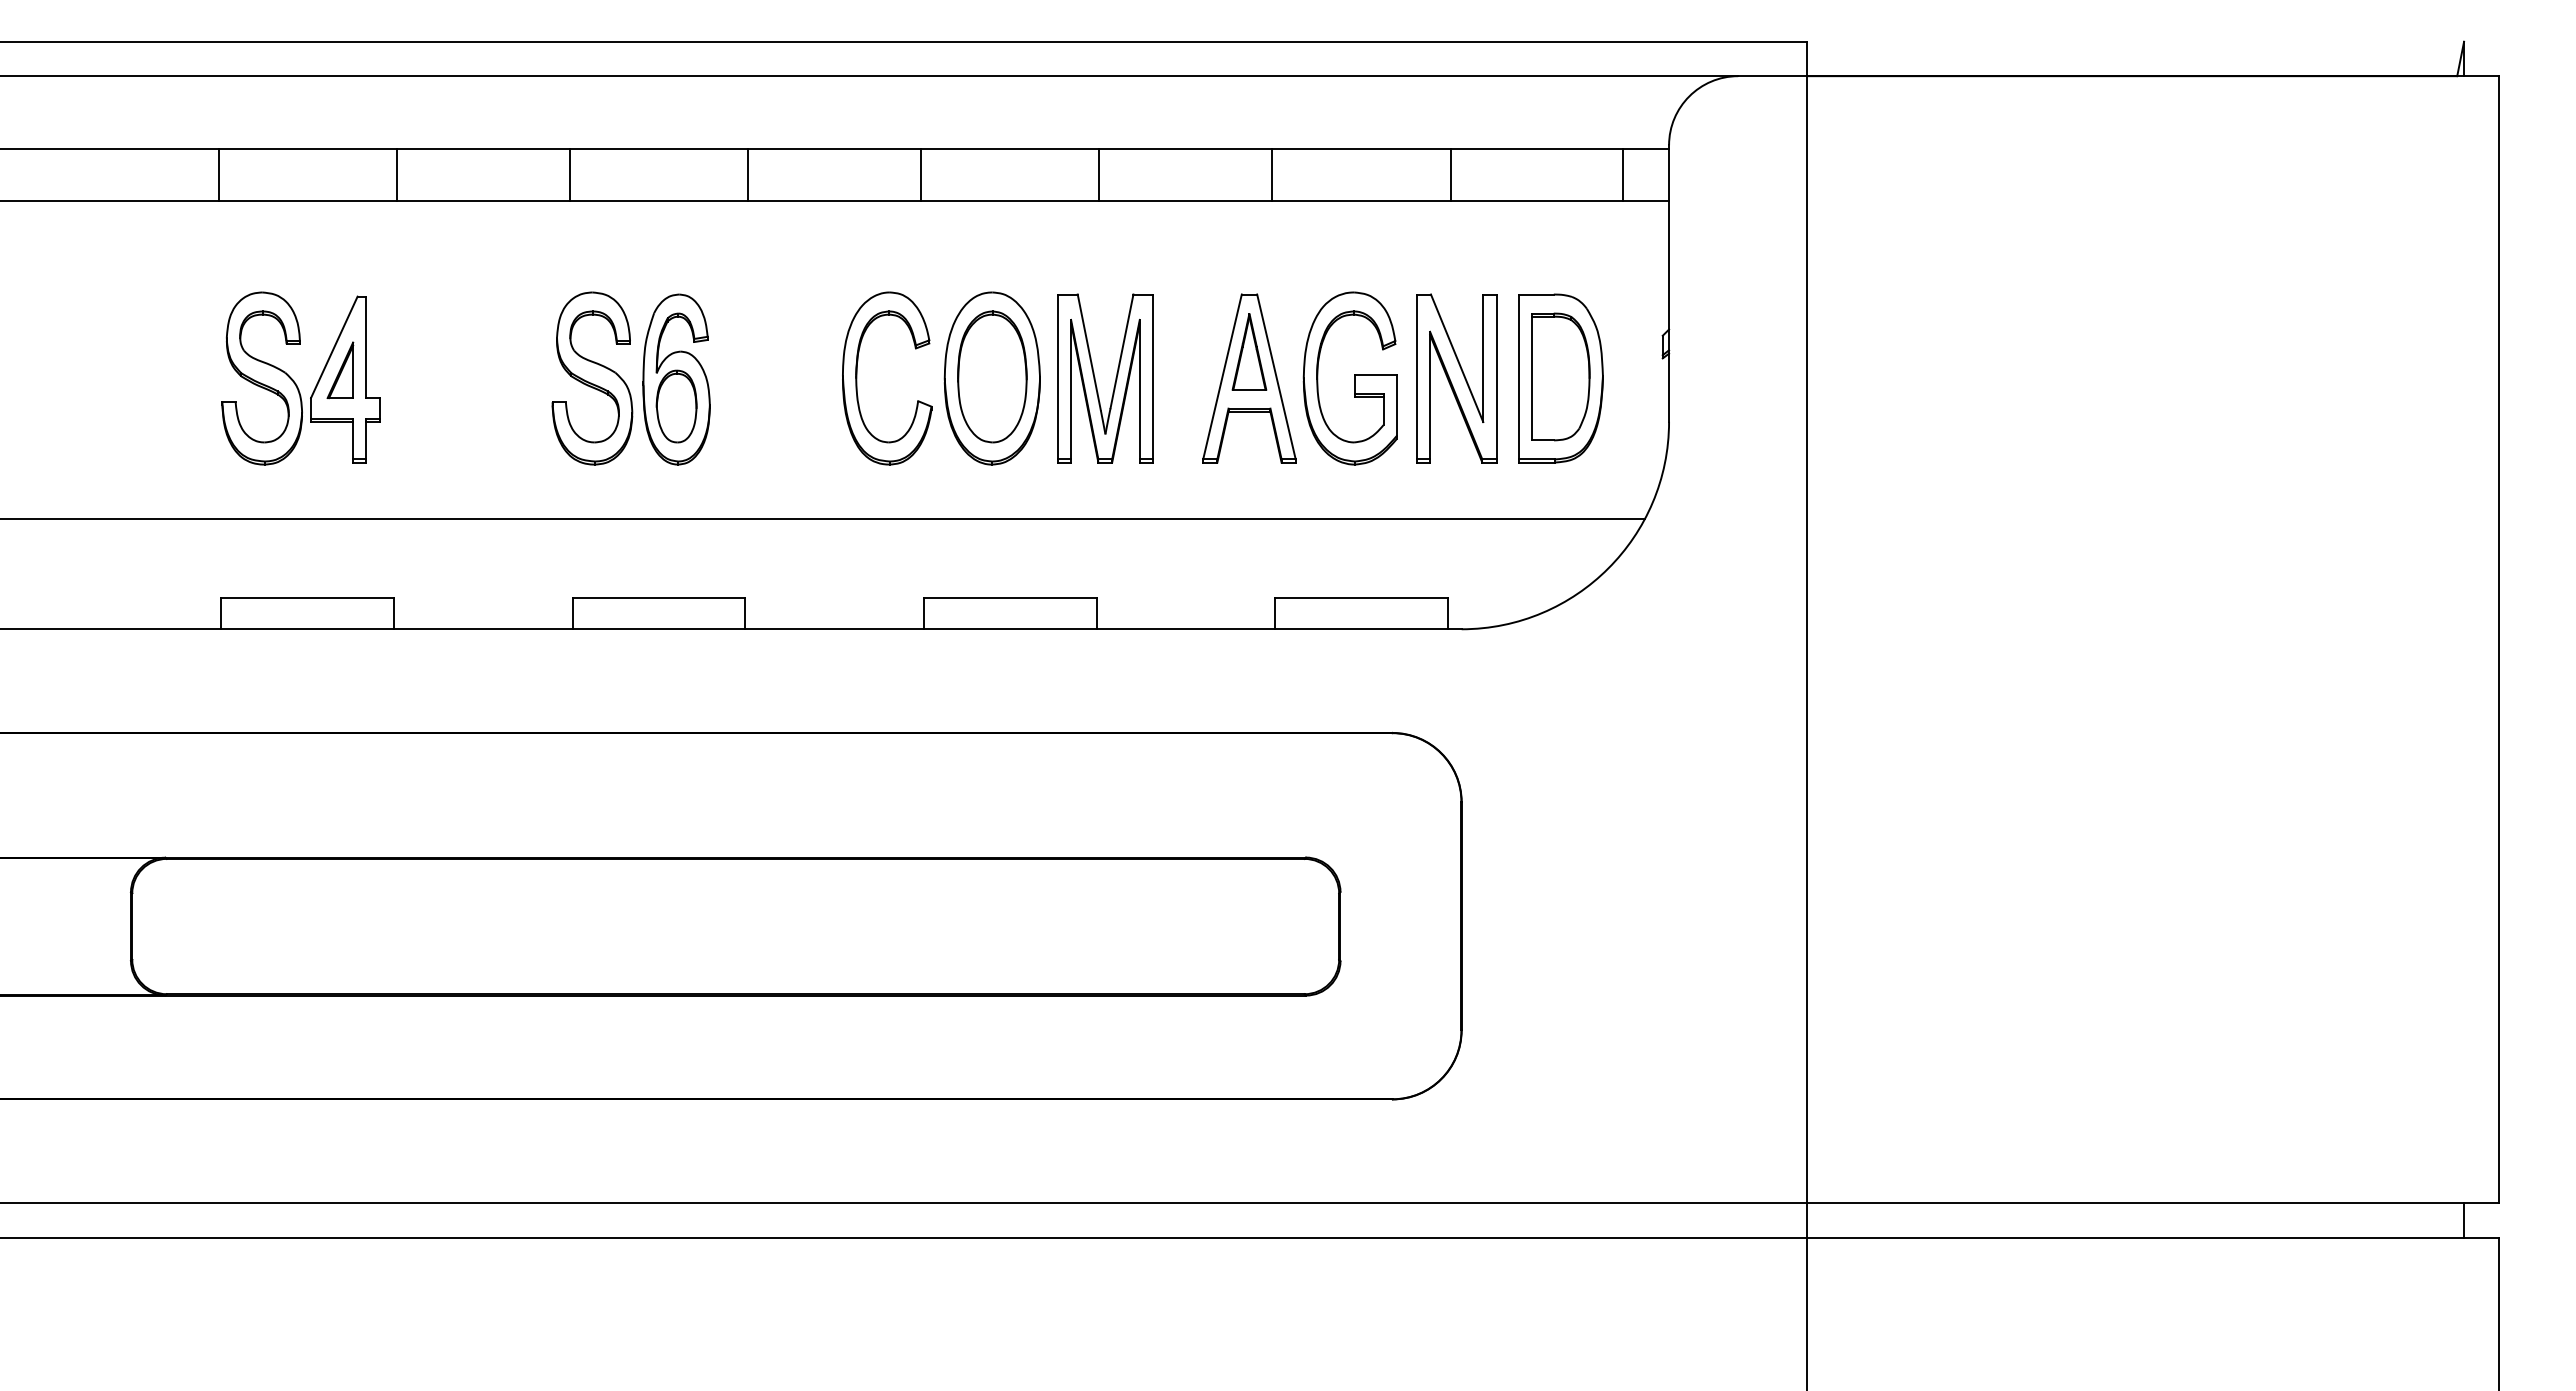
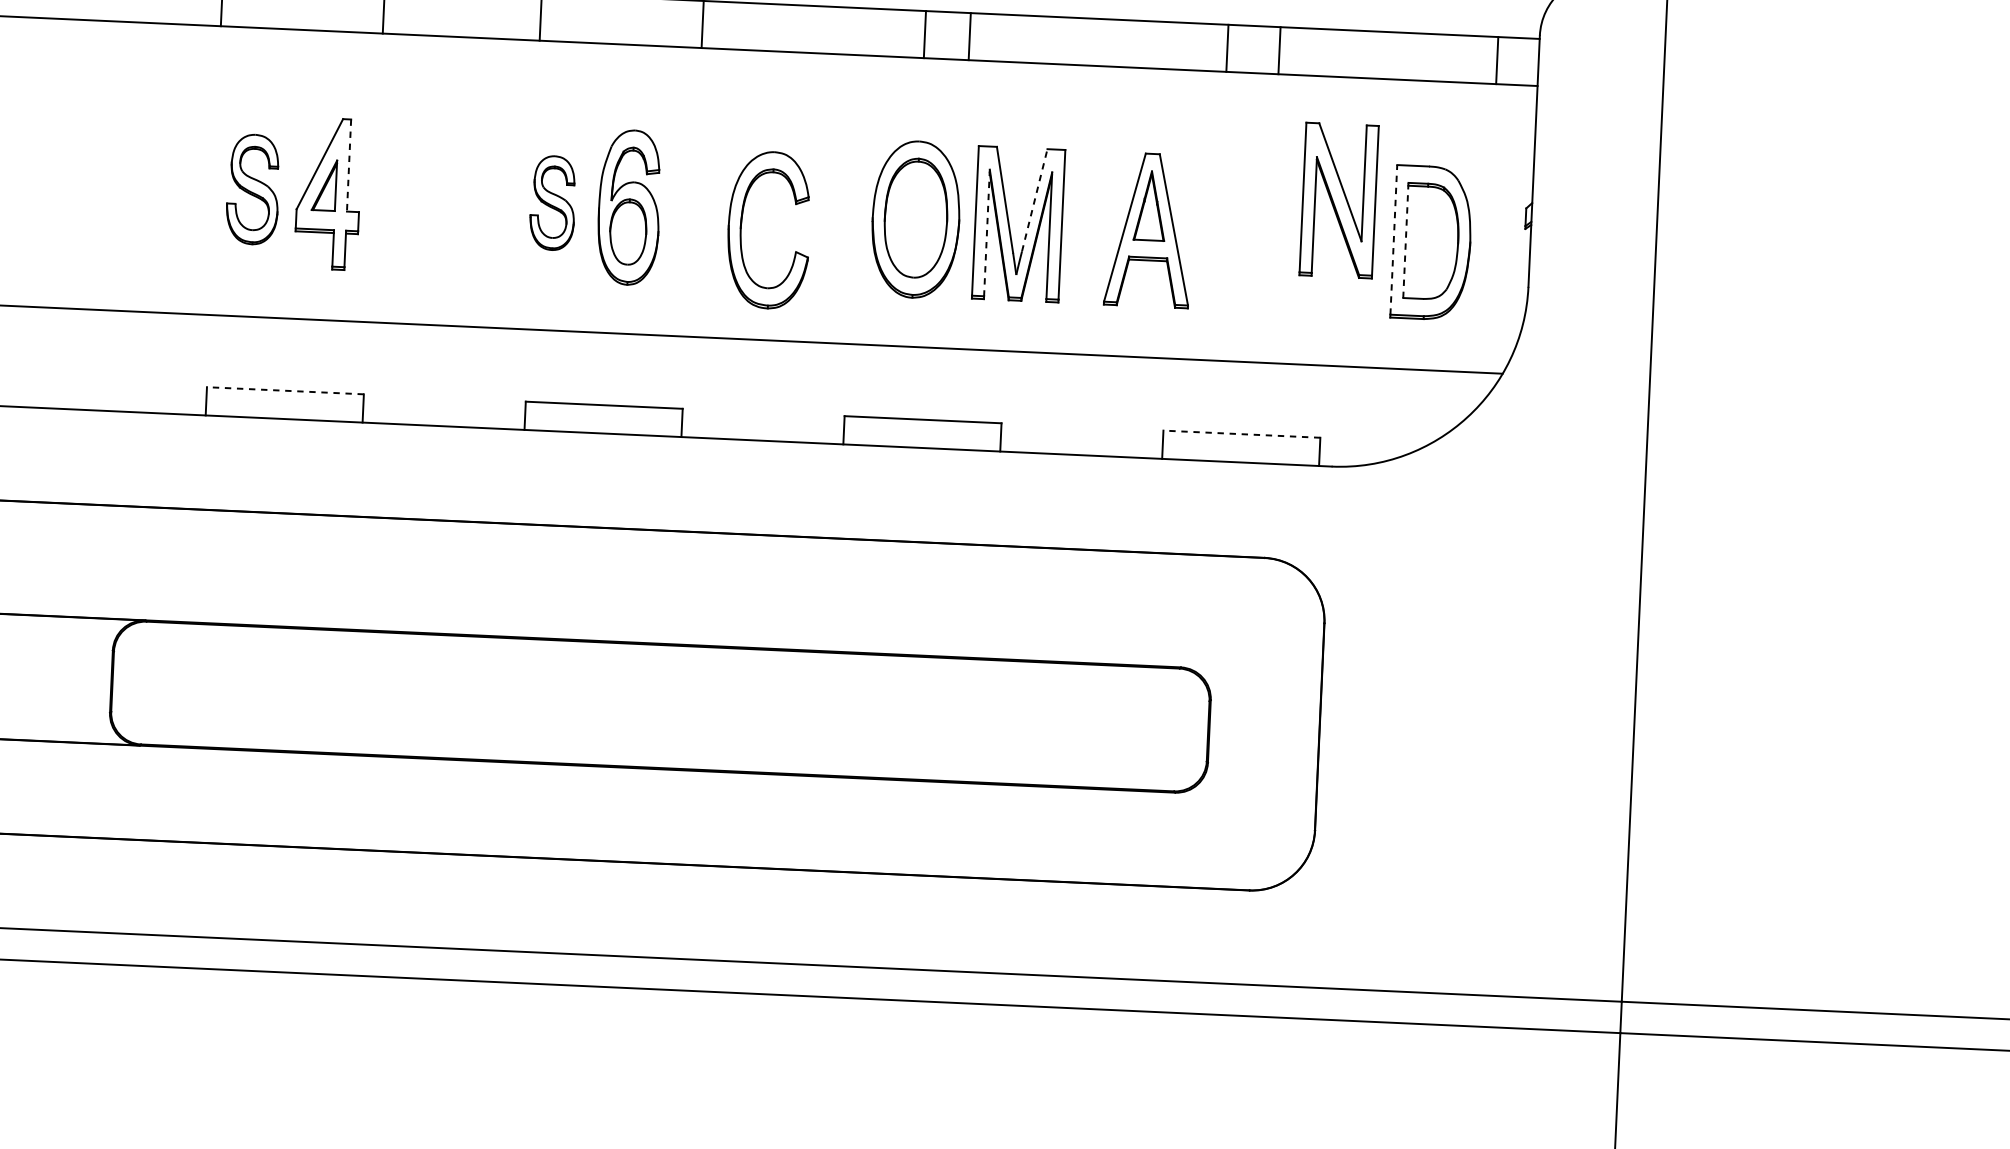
line: (921, 174) -> (925, 34), moved
line: (1099, 174) -> (969, 36), moved
line: (1272, 174) -> (1227, 48), moved
line: (1450, 174) -> (1279, 50), moved
line: (366, 347) -> (349, 165), solid -> dashed
line: (1122, 351) -> (1035, 200), solid -> dashed
line: (1518, 376) -> (1393, 239), solid -> dashed
line: (1531, 376) -> (1405, 240), solid -> dashed
part: (261, 378) -> (252, 189), size x0.7
part: (592, 378) -> (552, 203), size x0.6
part: (857, 378) -> (741, 228), moved
part: (1349, 378) -> (1240, 234), removed
part: (1456, 378) -> (1339, 200), moved
line: (1071, 389) -> (987, 232), solid -> dashed
line: (307, 598) -> (285, 391), solid -> dashed
line: (1360, 598) -> (1241, 434), solid -> dashed

